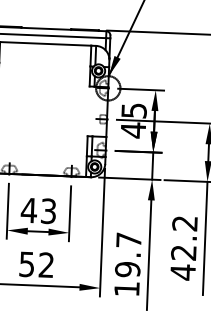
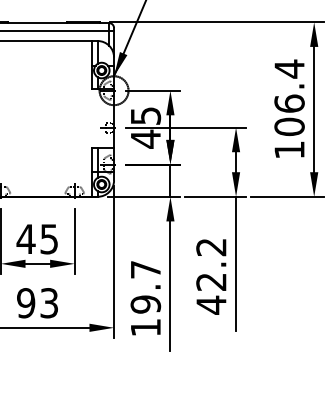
text: (48, 210) -> (49, 238), 43 -> 45
text: (36, 265) -> (37, 303), 52 -> 93

